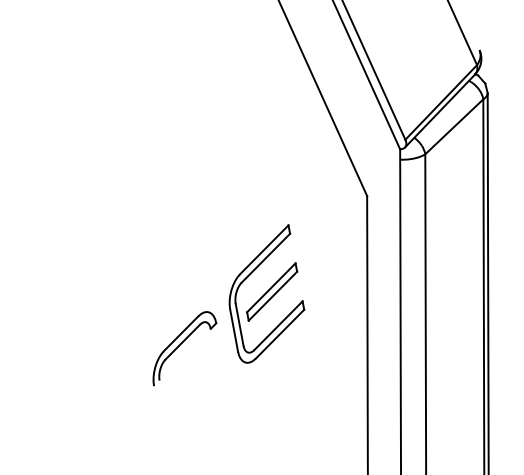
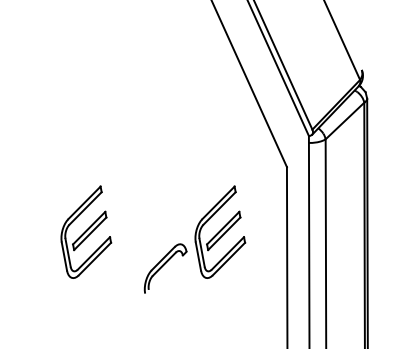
part: (65, 292) -> (86, 231), added

